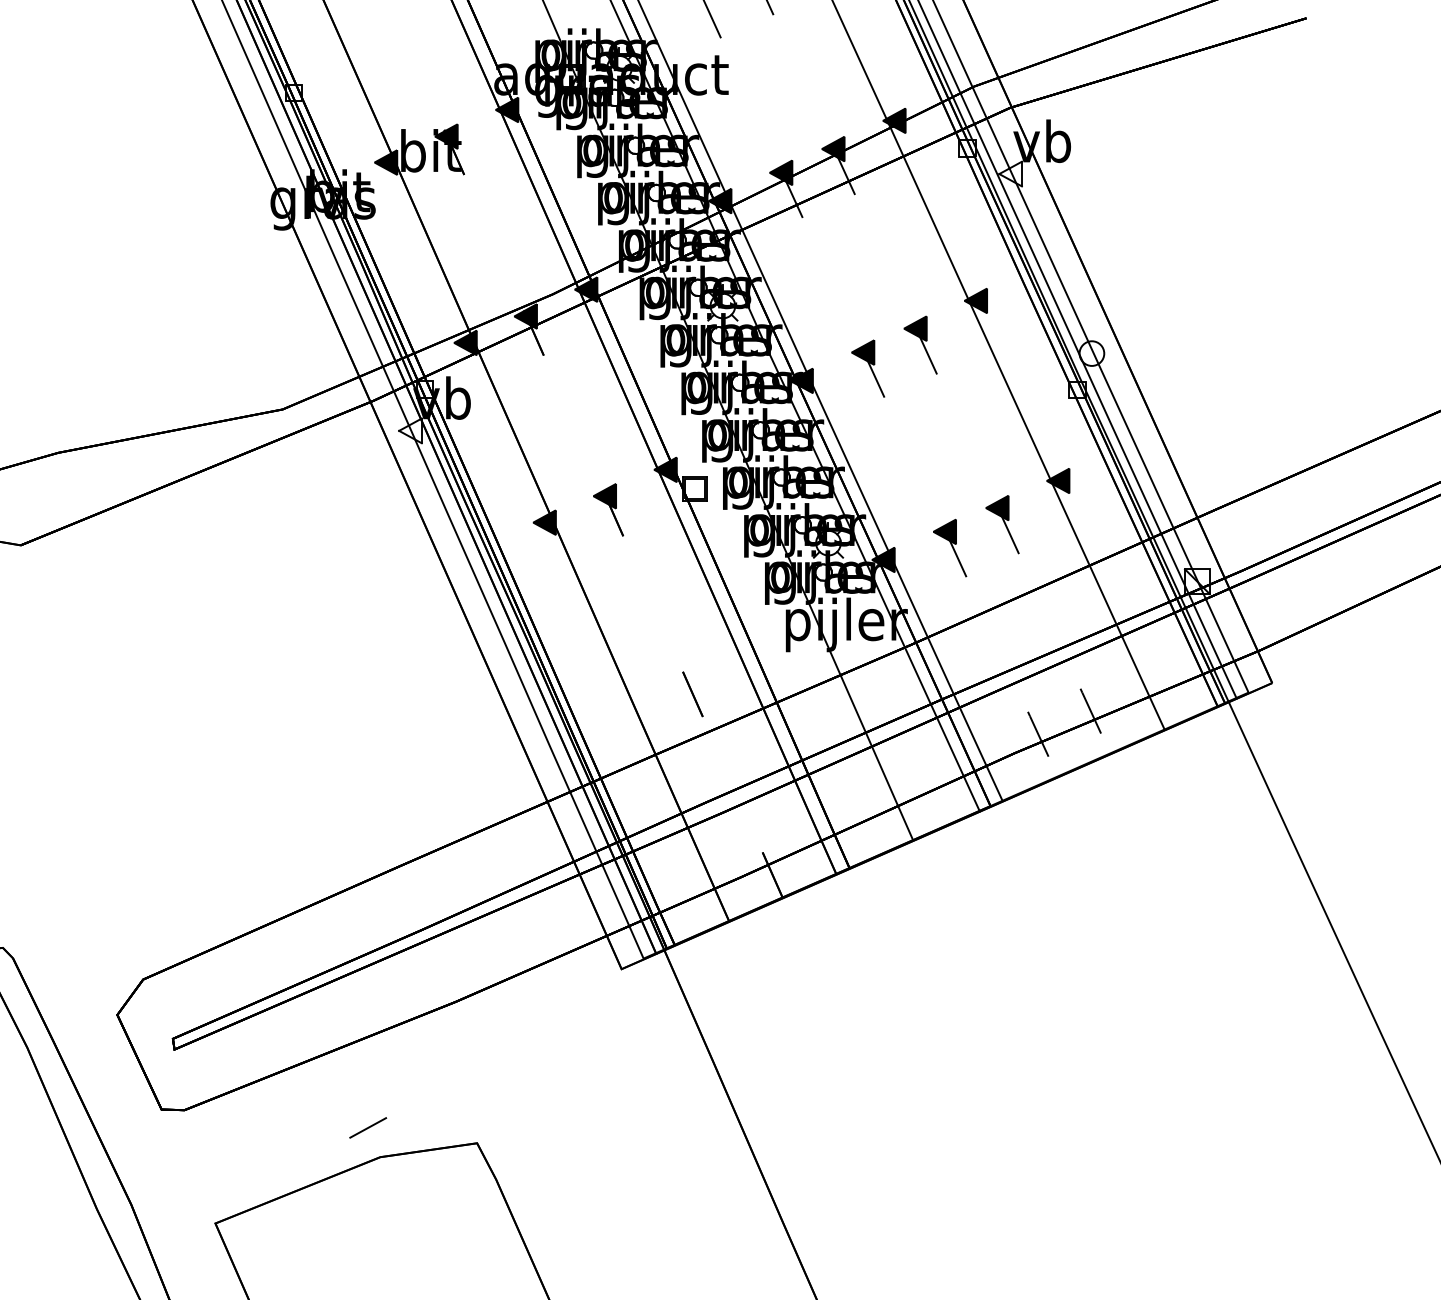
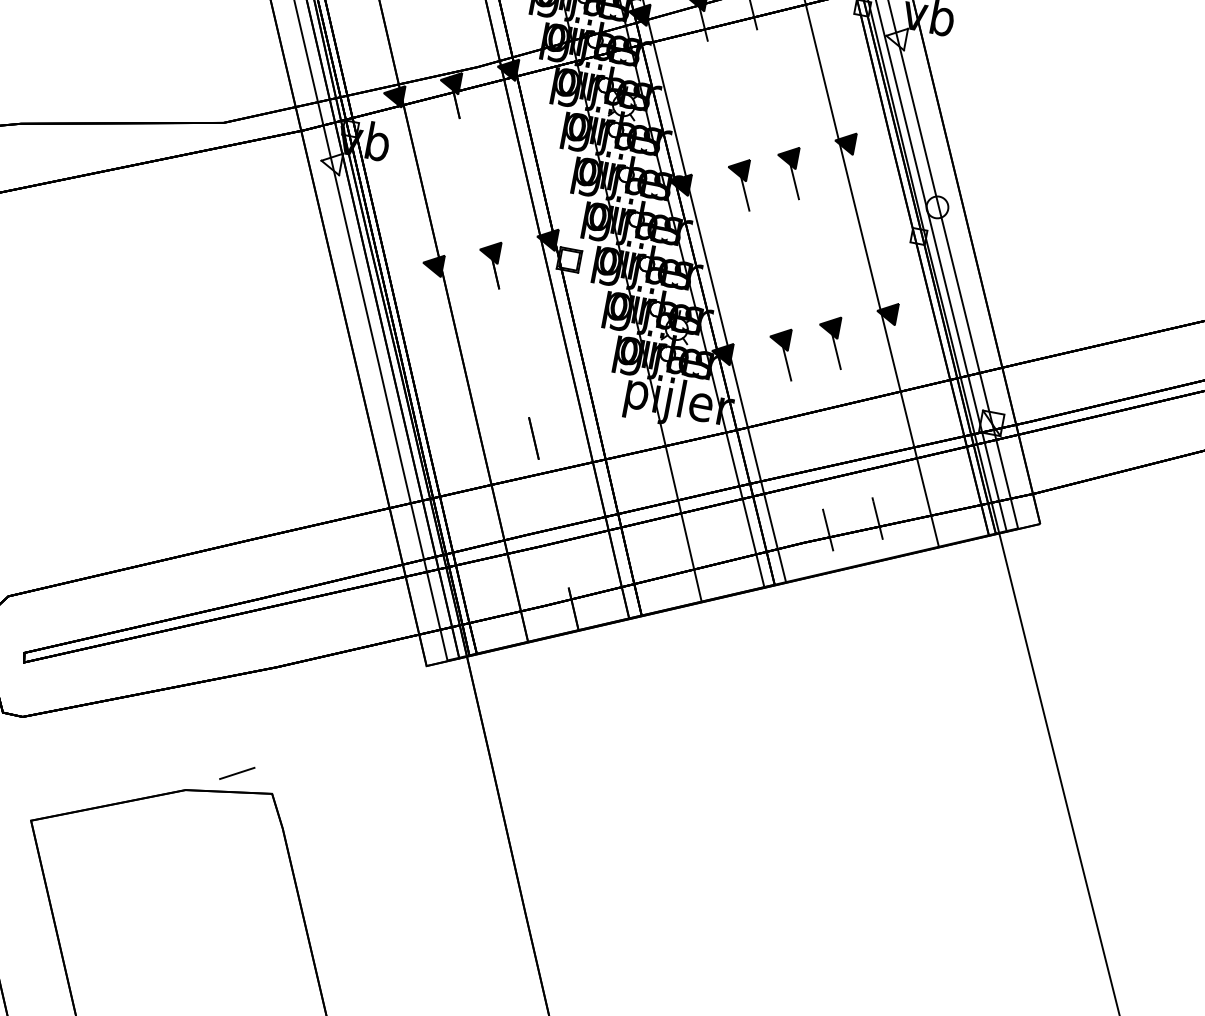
line: (368, 1127) -> (237, 773), moved

